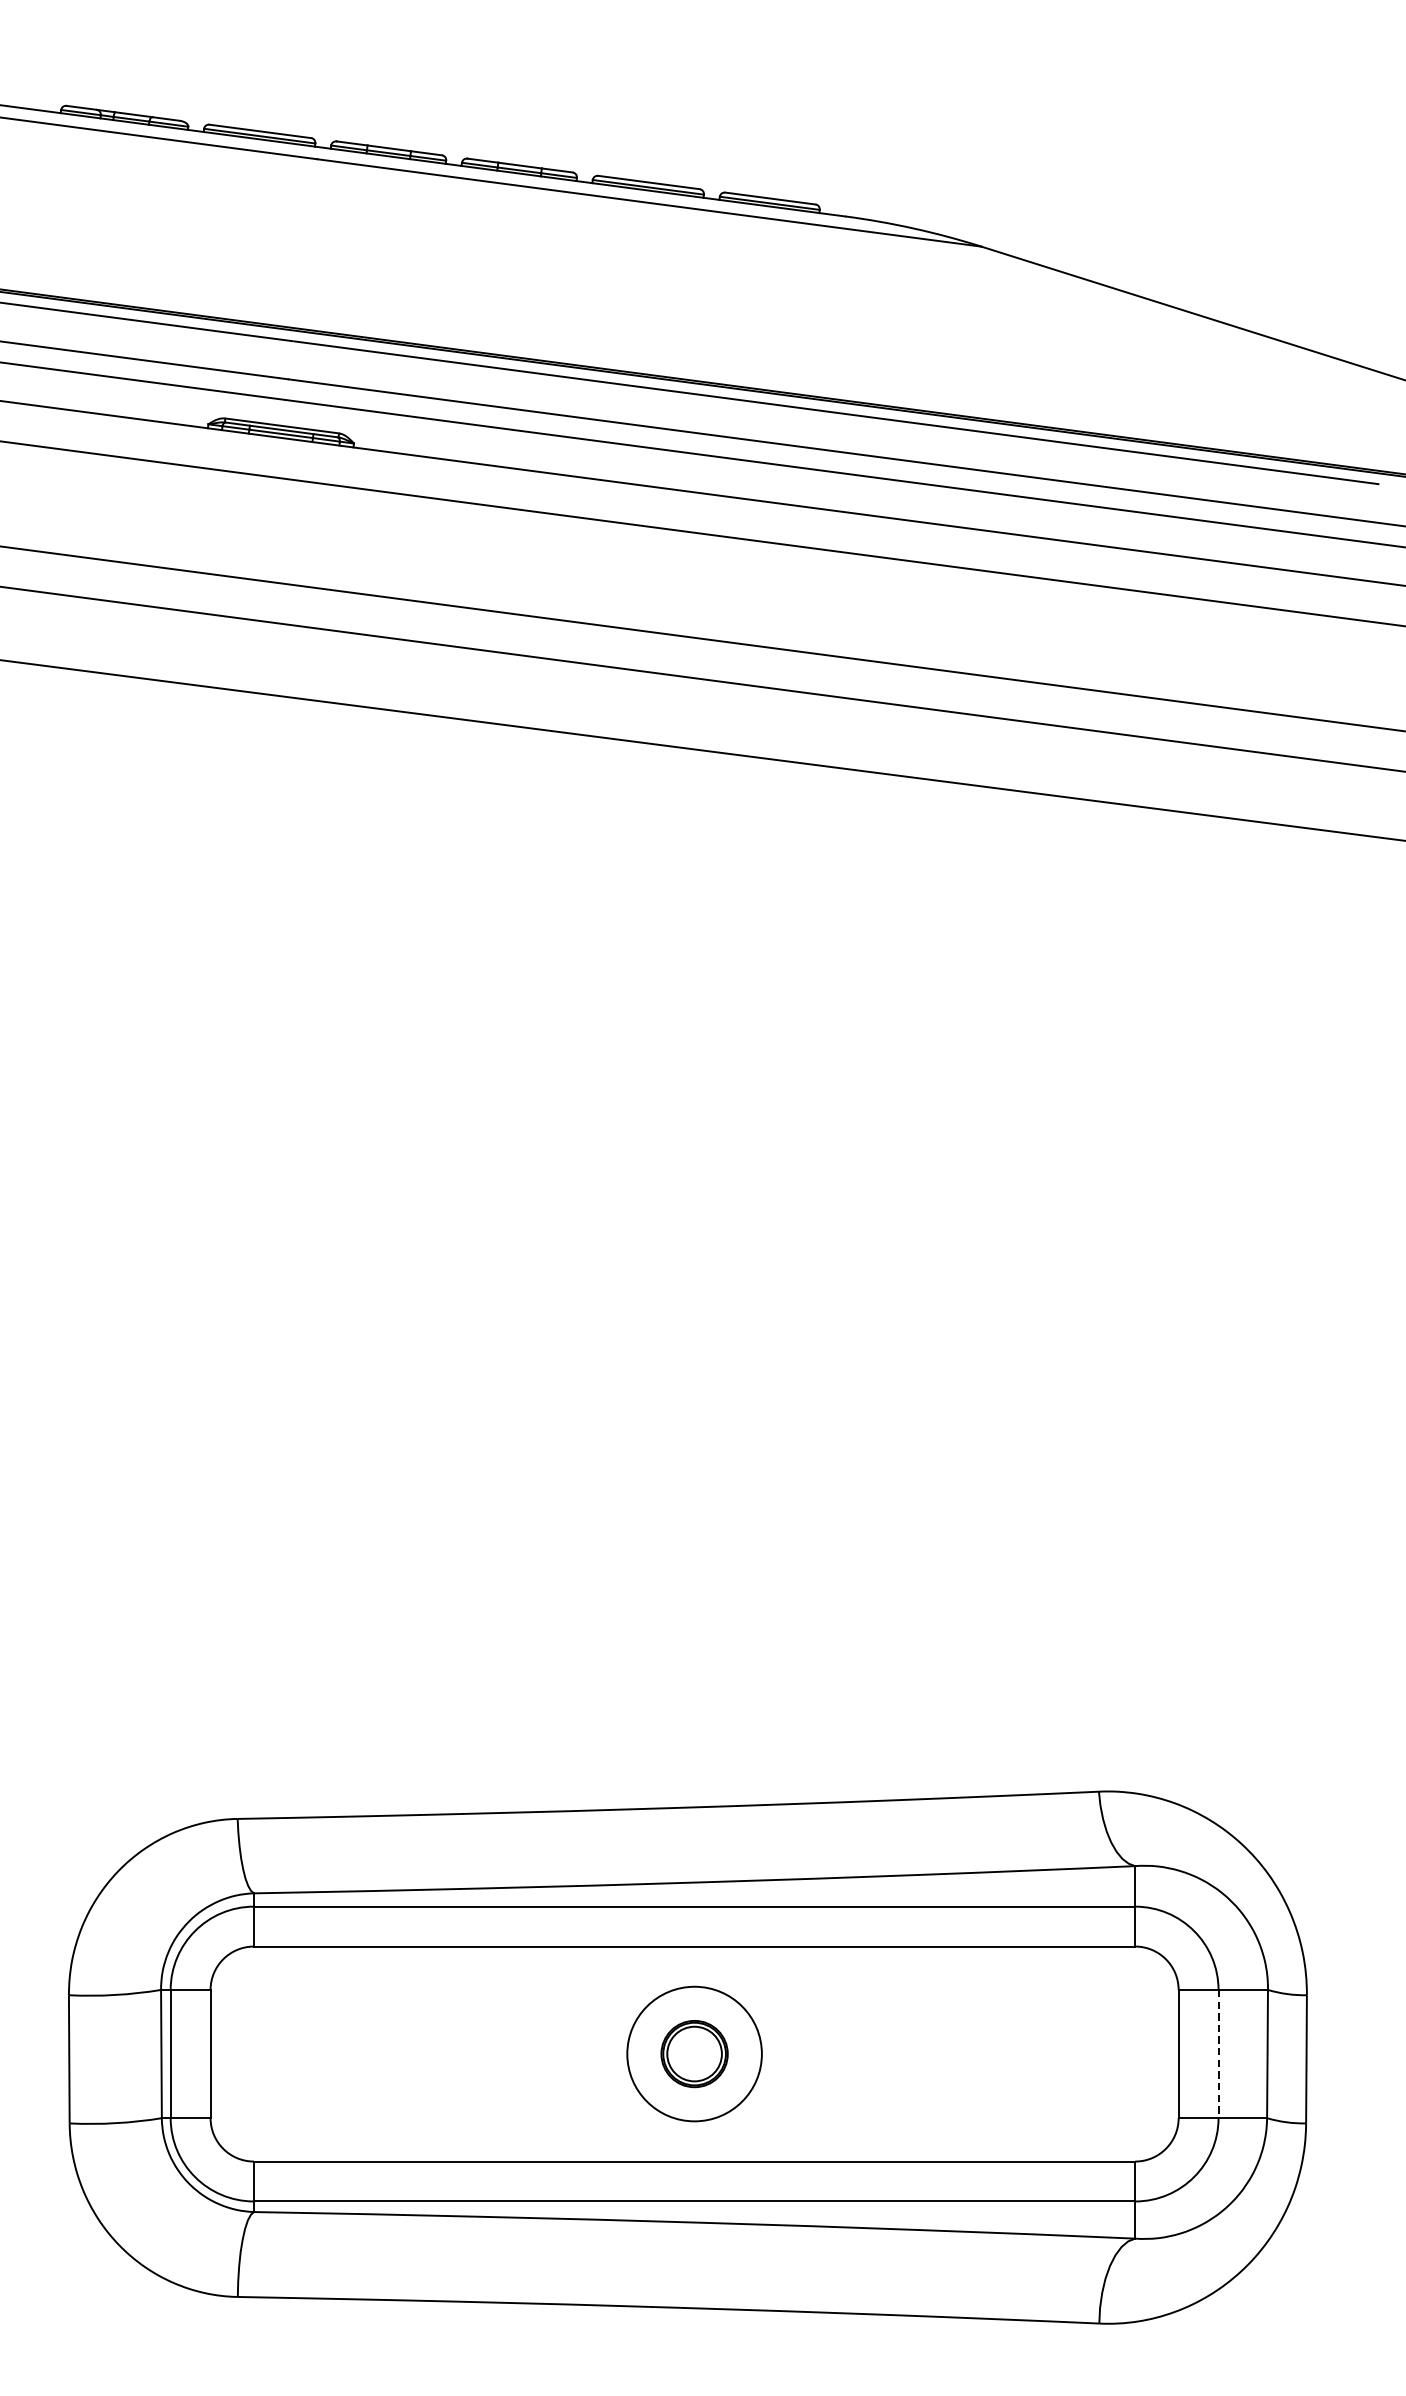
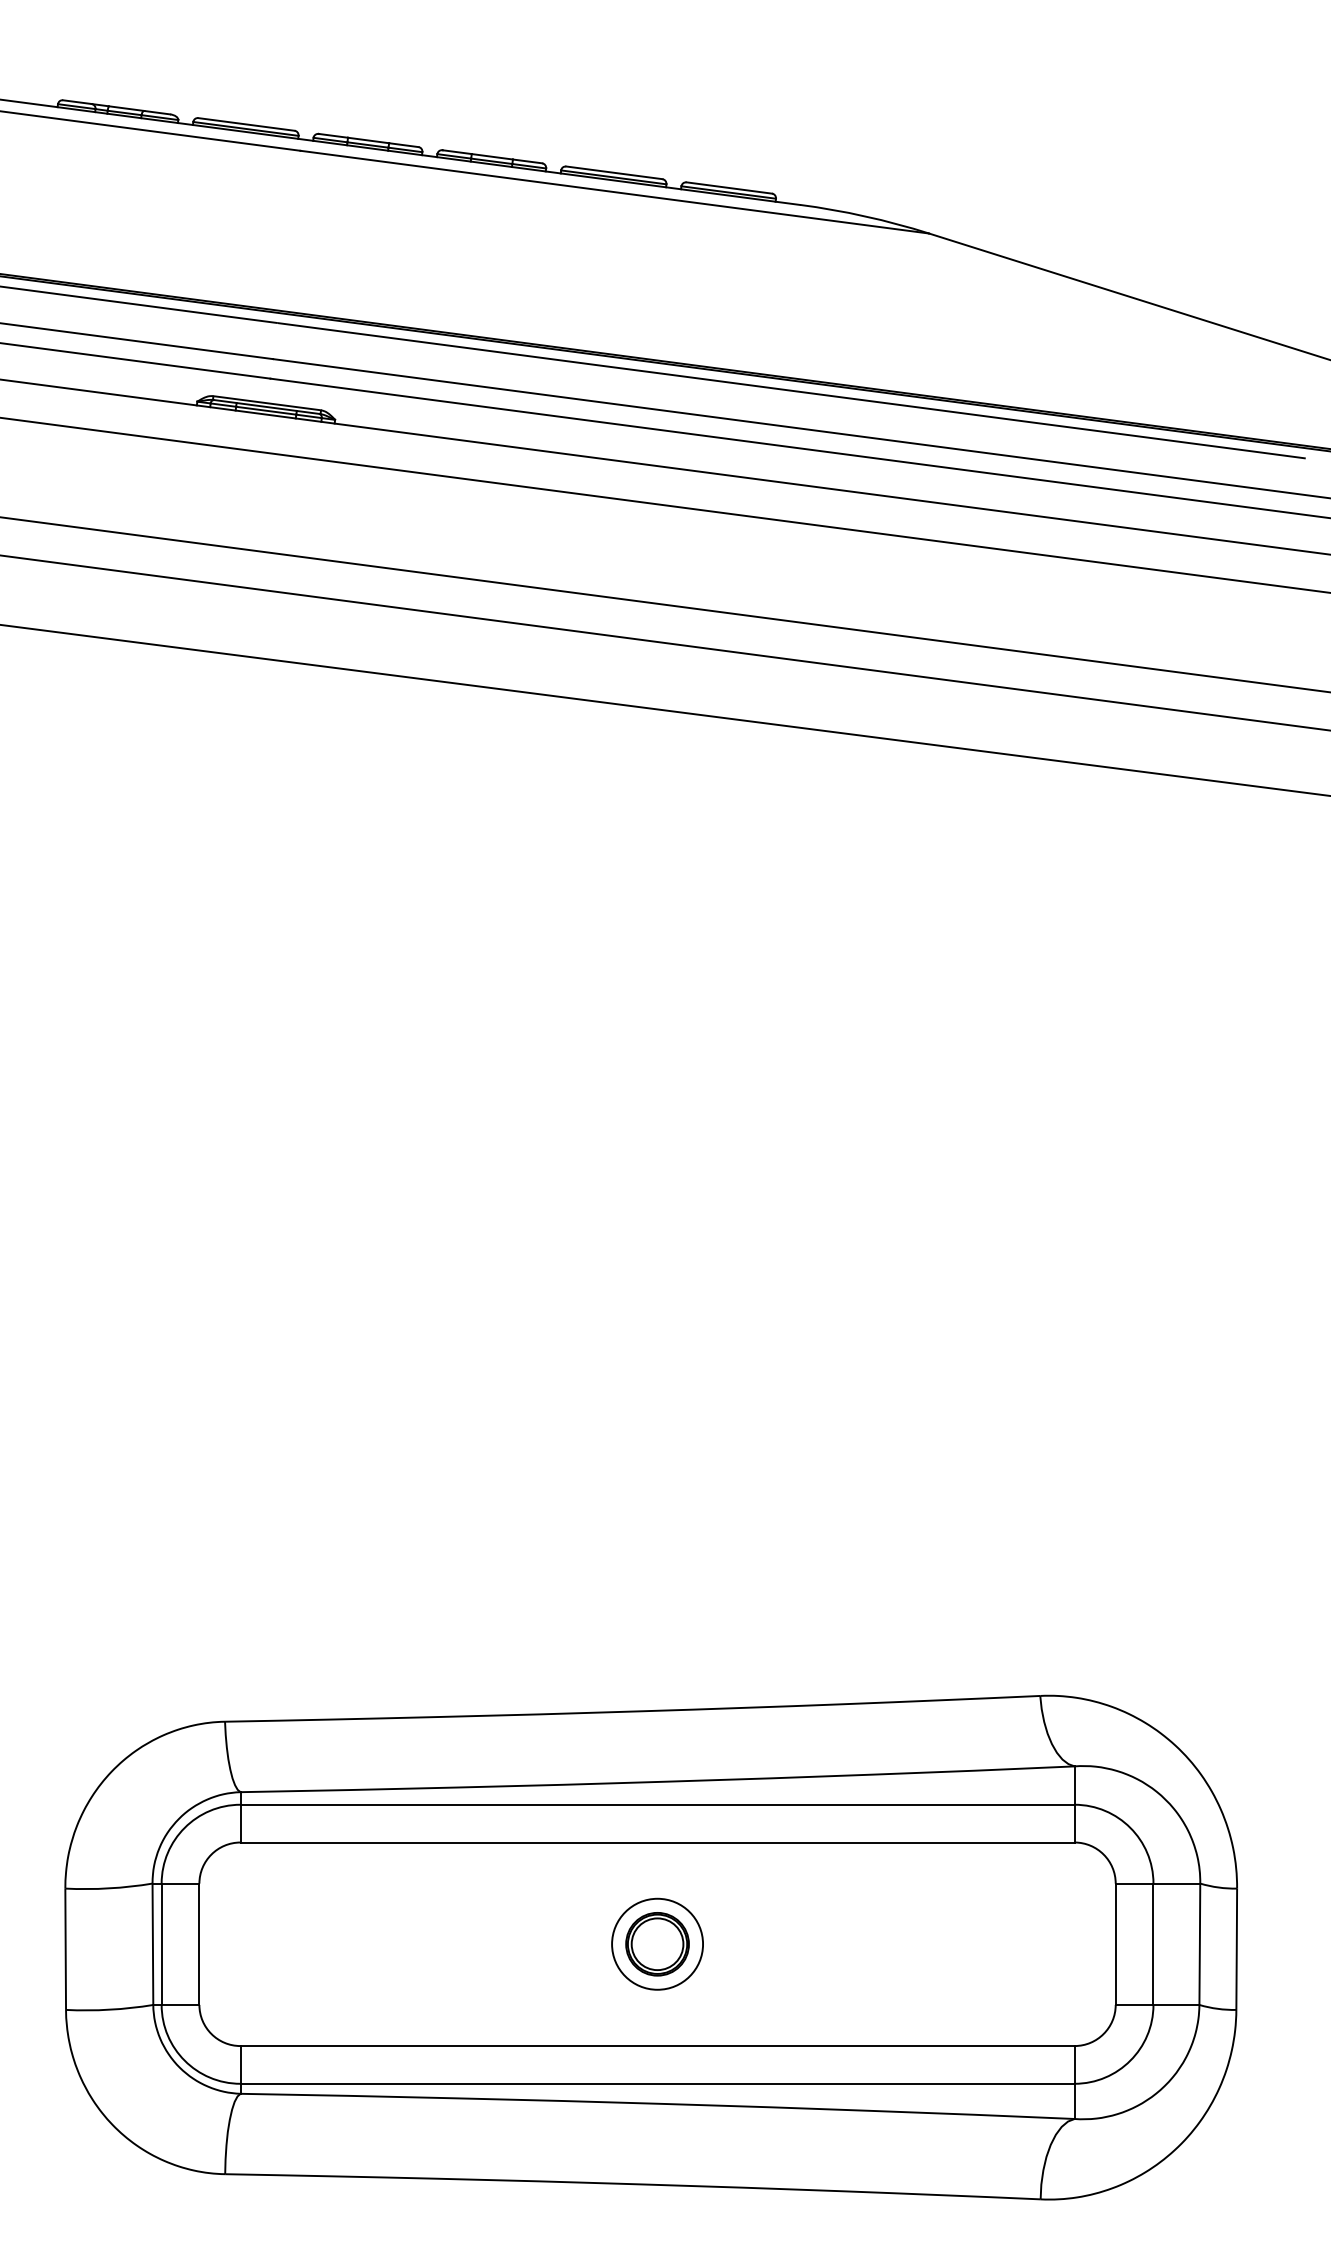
circle: (694, 2053) -> (657, 1943), size x0.71
line: (1218, 2054) -> (1153, 1944), dashed -> solid

